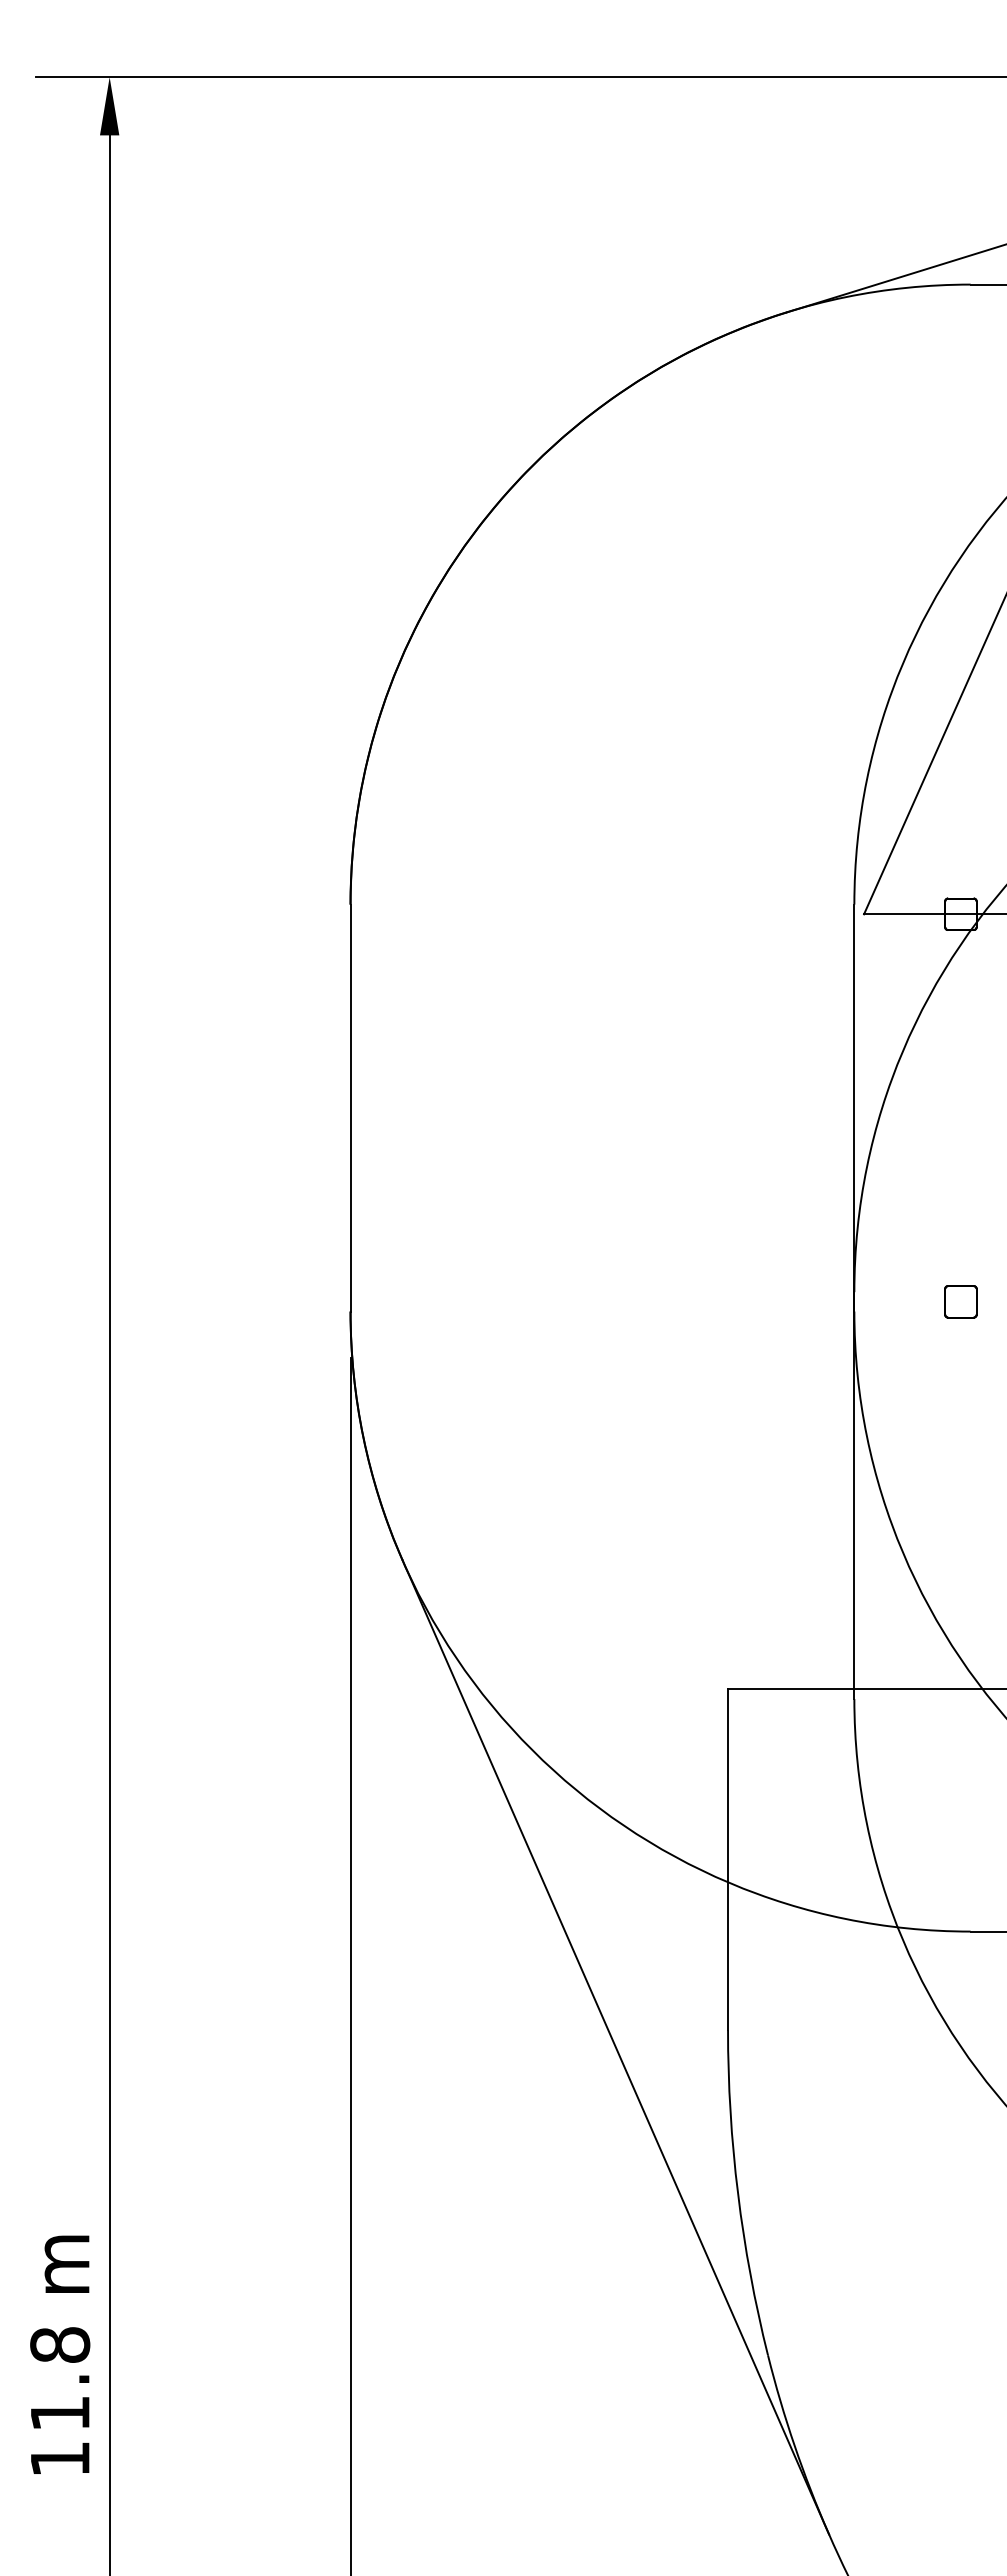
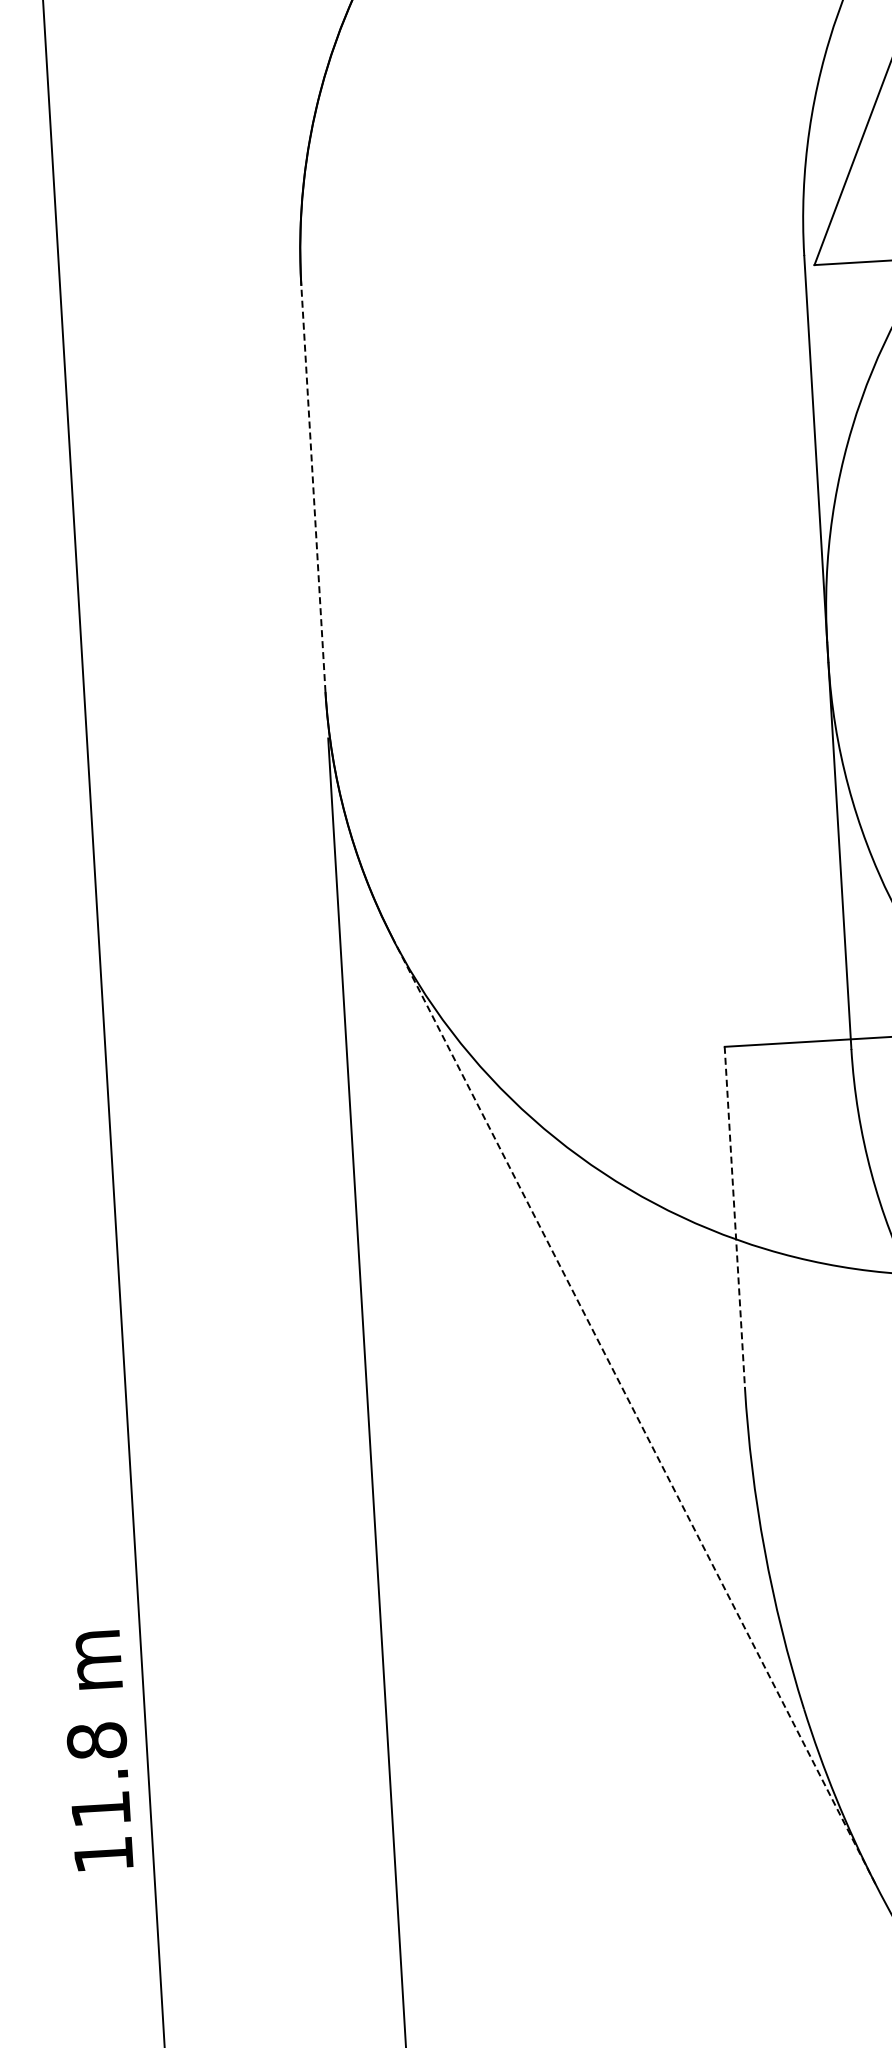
line: (350, 1107) -> (313, 488), solid -> dashed
line: (728, 1860) -> (735, 1217), solid -> dashed
line: (615, 2047) -> (633, 1410), solid -> dashed

